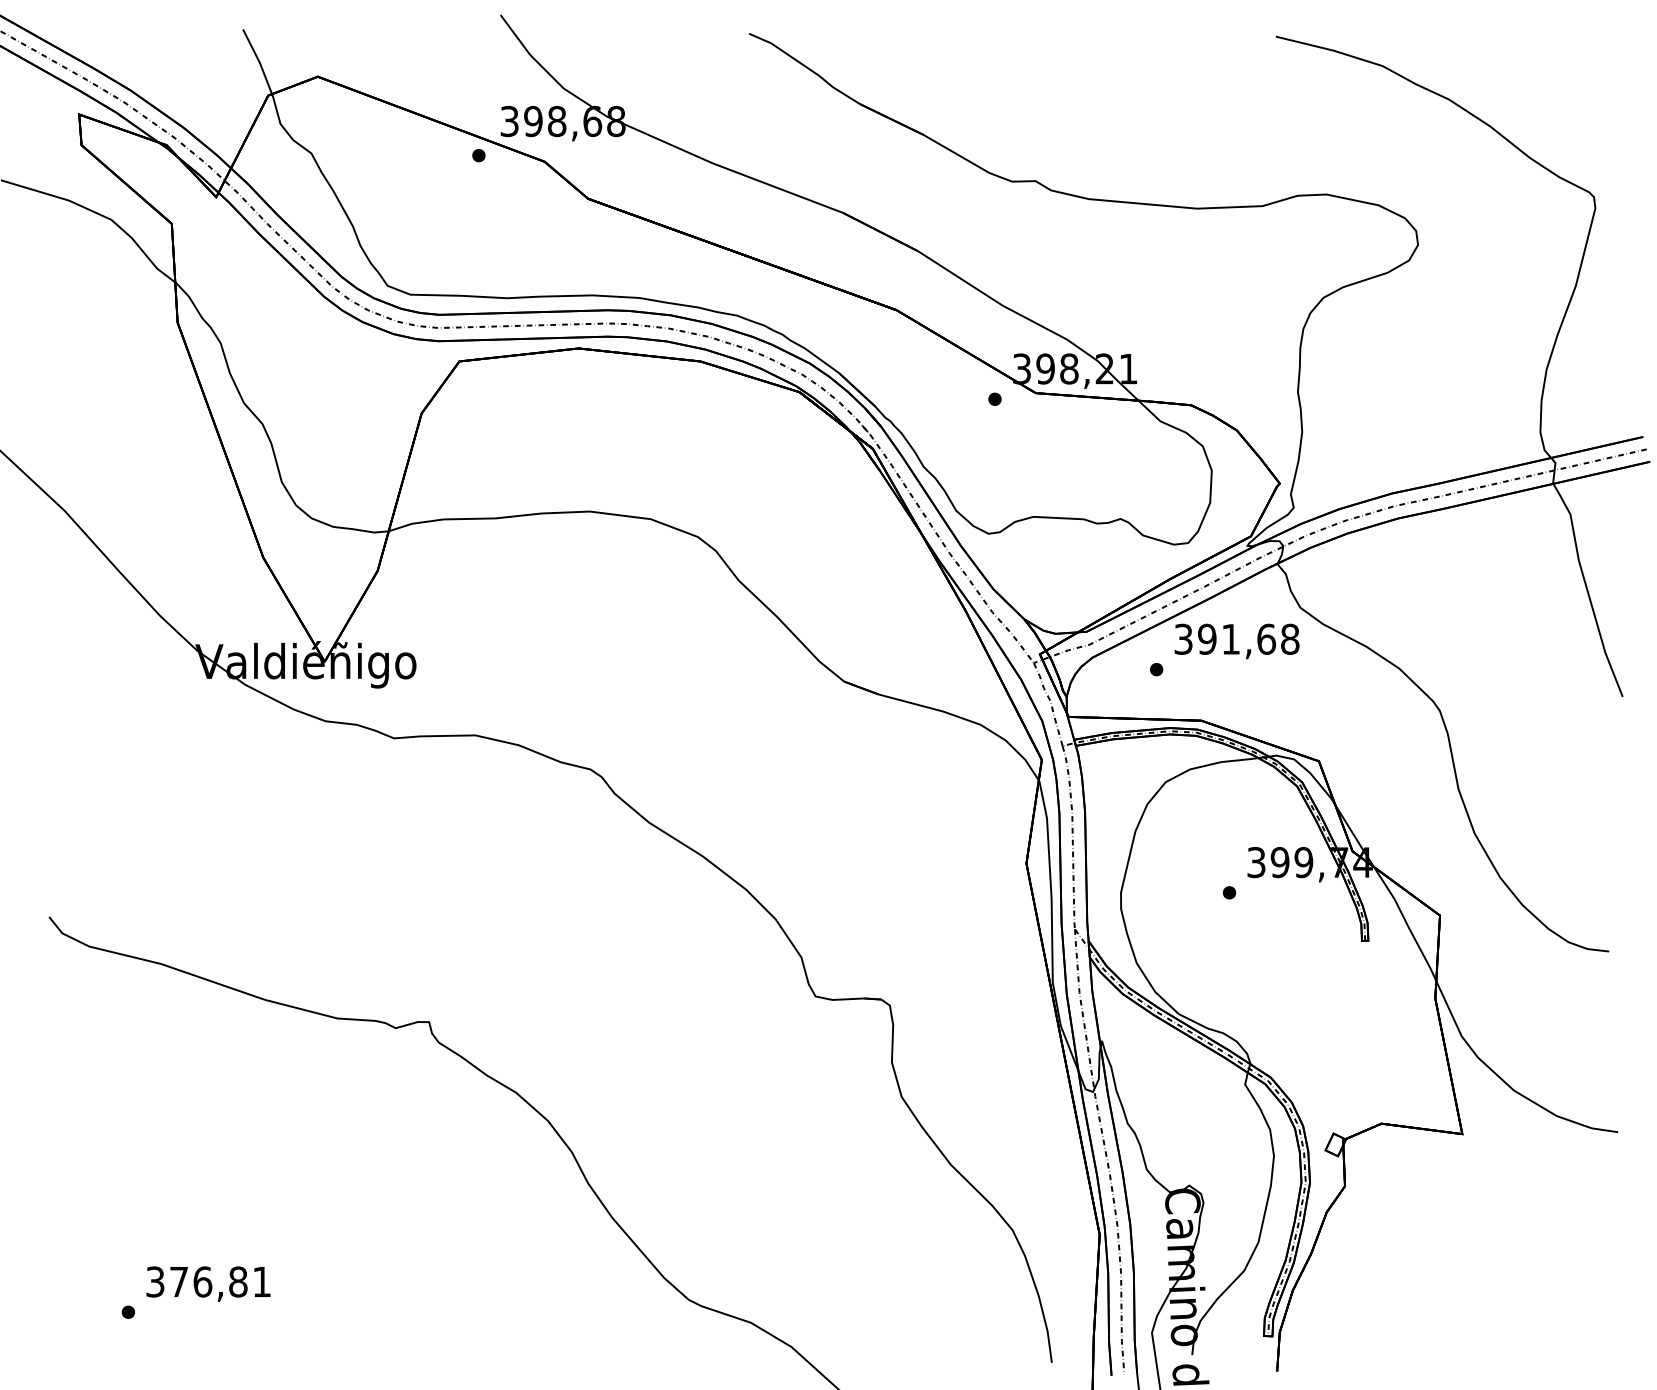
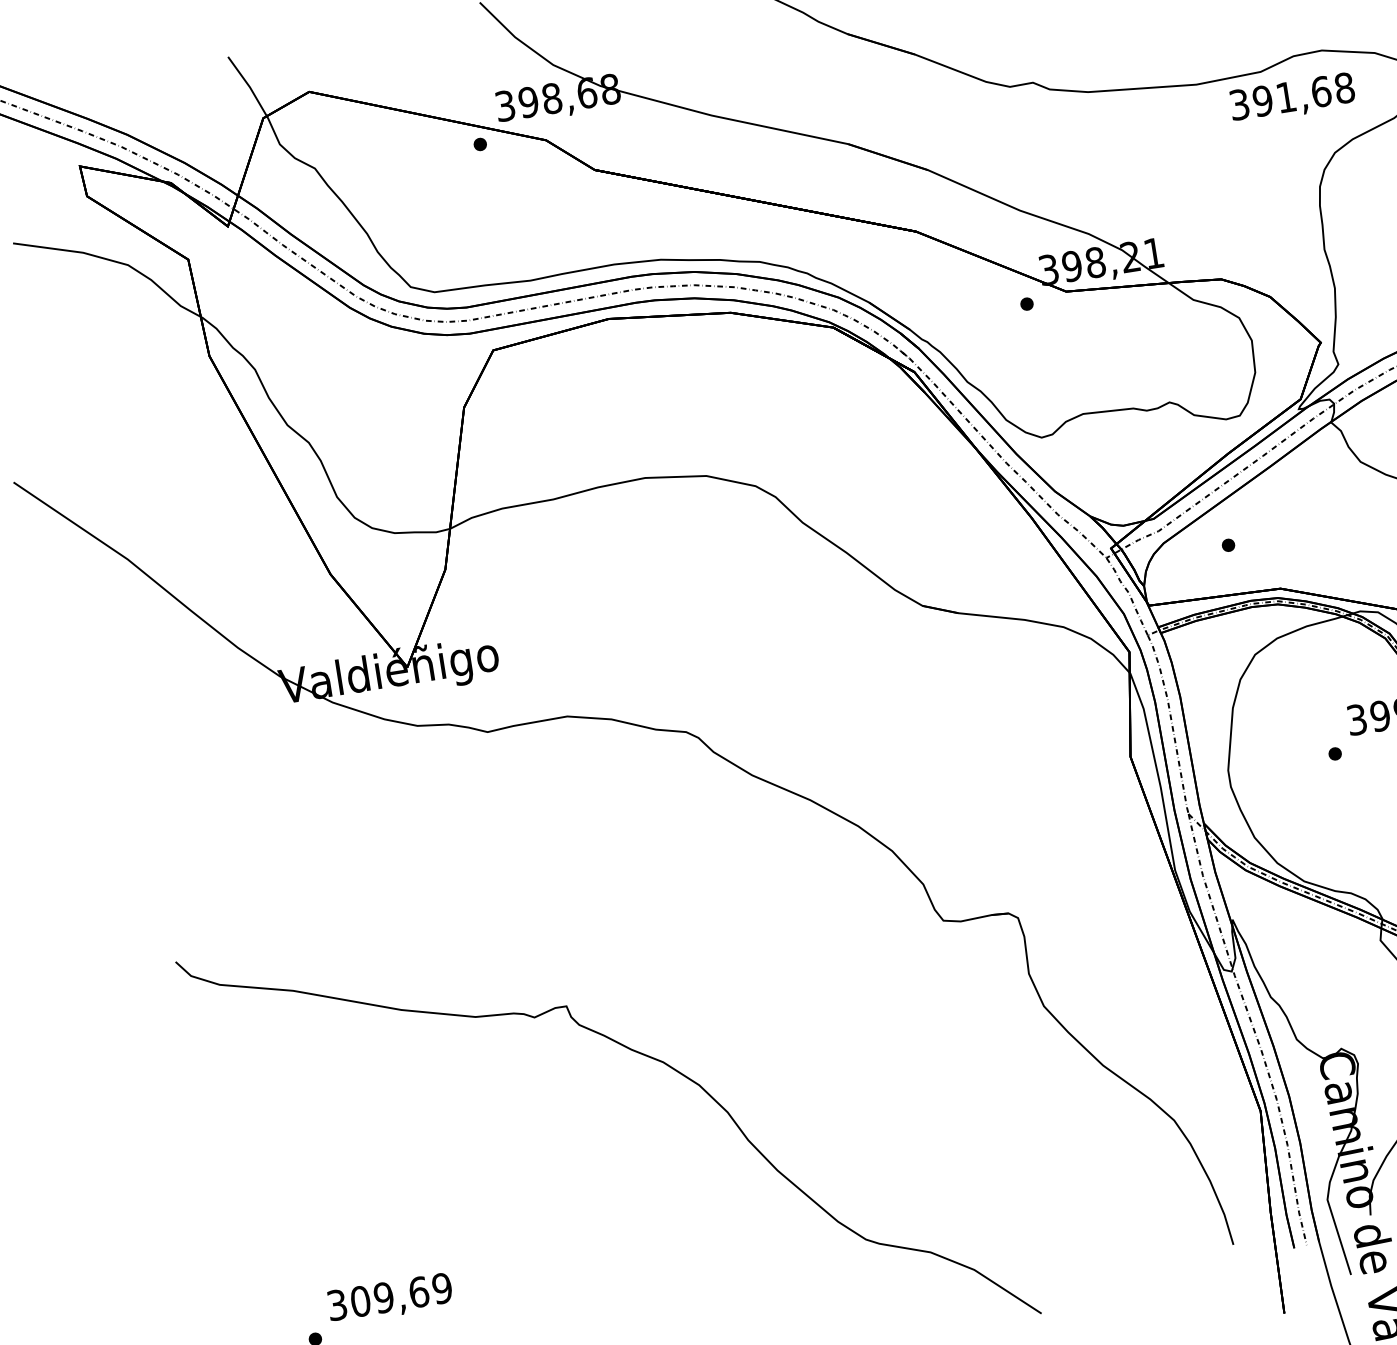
text: (1236, 641) -> (1292, 98), moved
text: (220, 1281) -> (401, 1294), 376,81 -> 309,69

